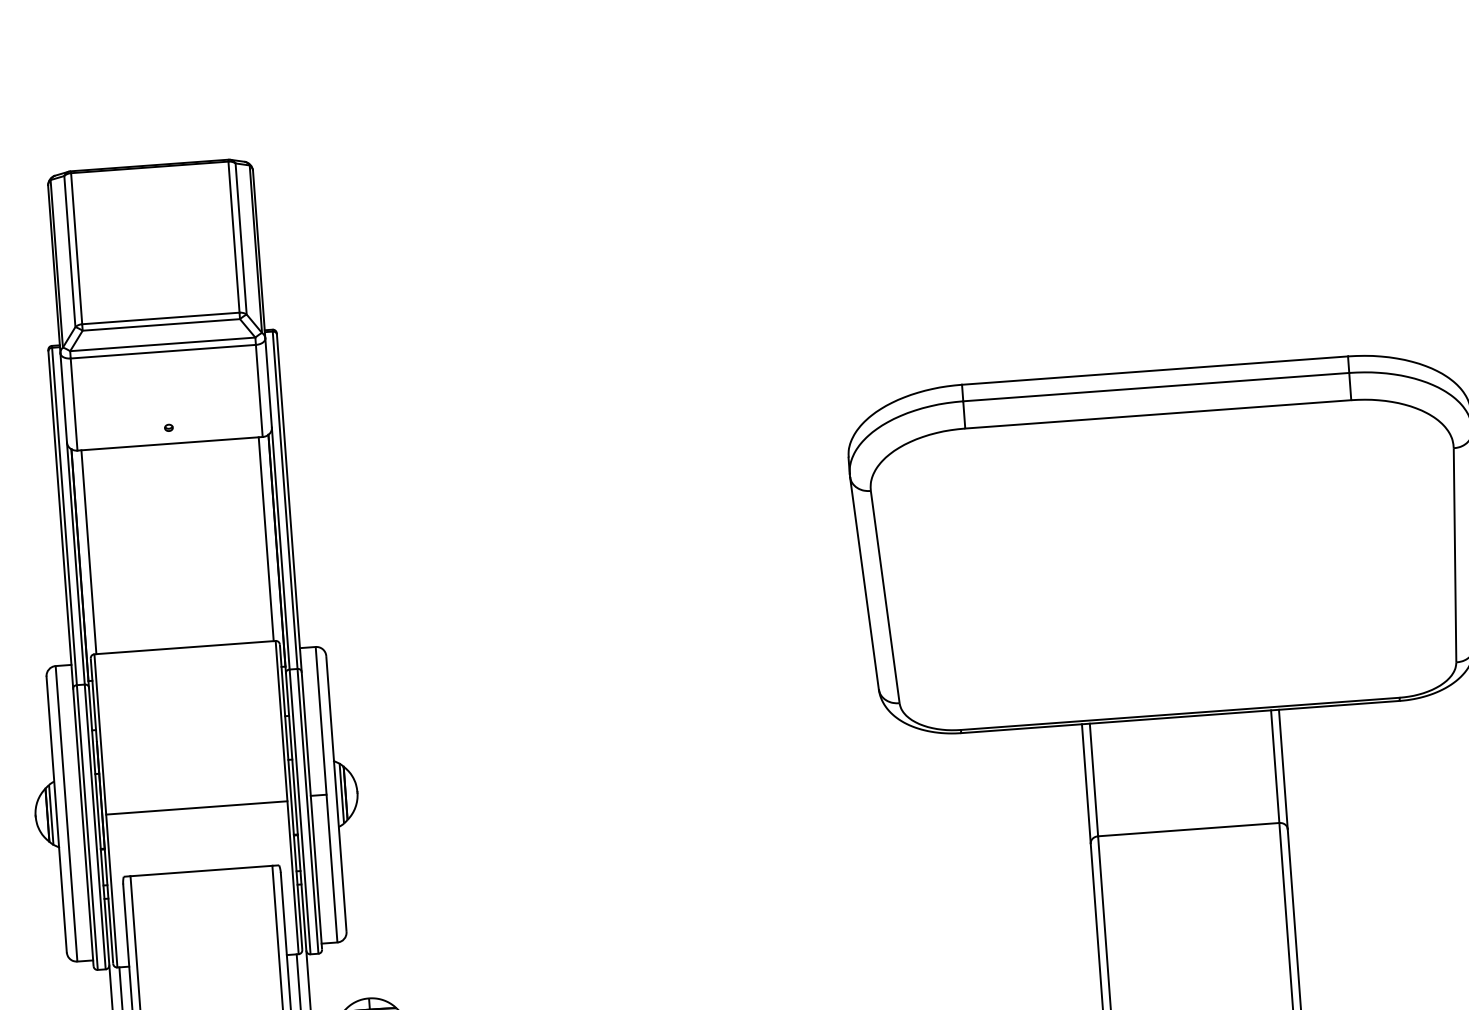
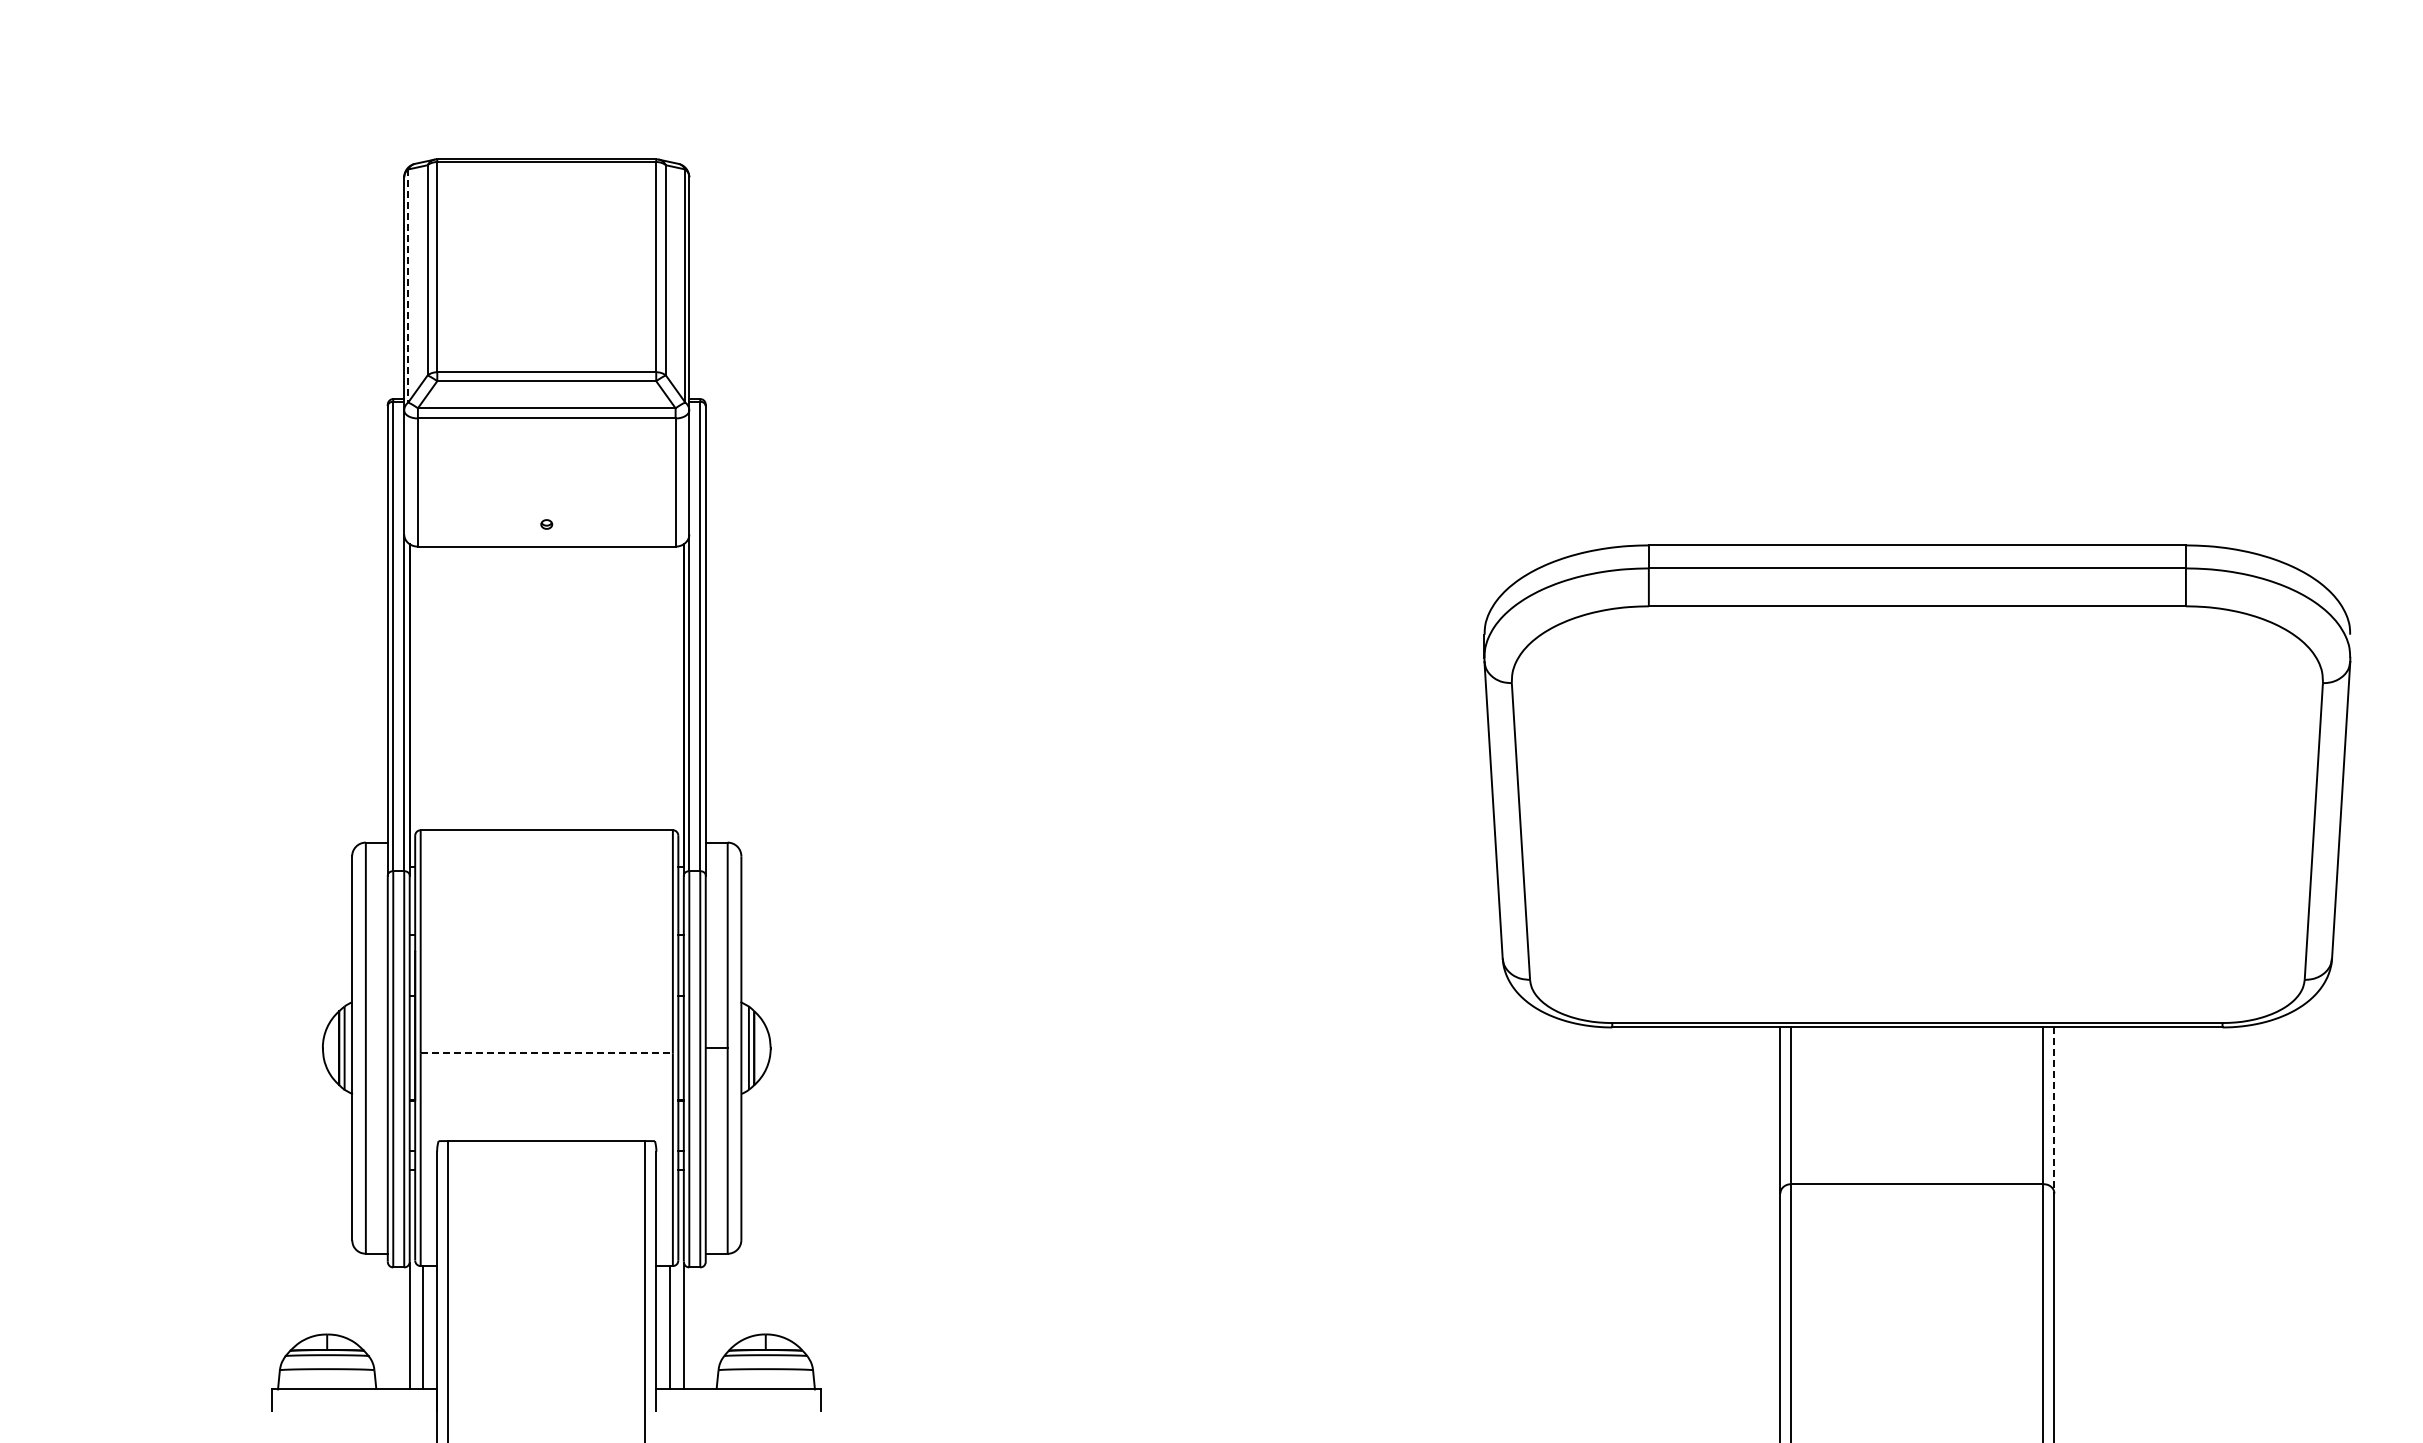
line: (56, 264) -> (408, 286), solid -> dashed
line: (266, 539) -> (670, 688), removed
line: (88, 552) -> (423, 688), removed
line: (1283, 770) -> (2054, 1111), solid -> dashed
line: (197, 808) -> (547, 1053), solid -> dashed

